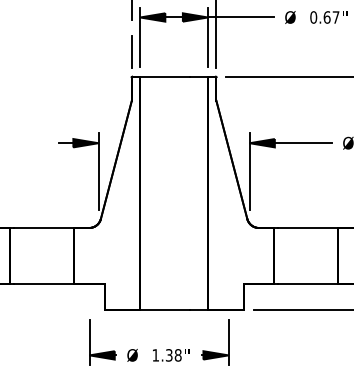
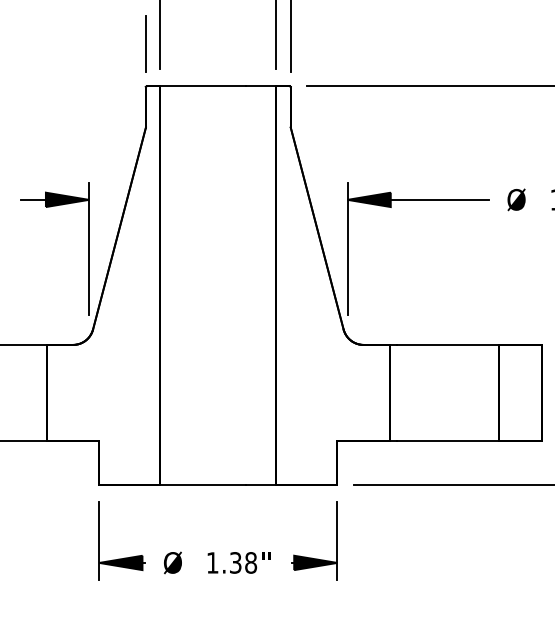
part: (156, 349) -> (213, 552), moved

